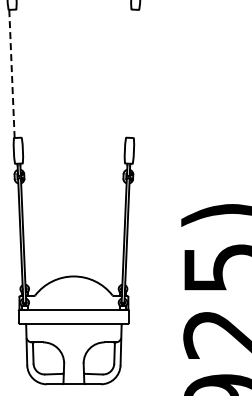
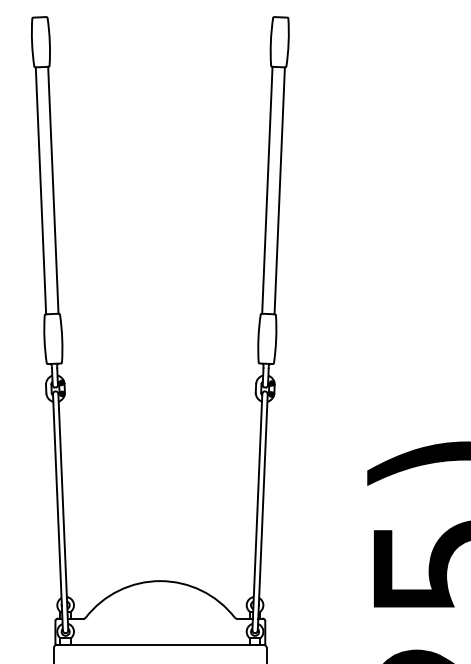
line: (11, 73) -> (40, 189), dashed -> solid
line: (18, 73) -> (53, 189), added
line: (129, 73) -> (267, 189), added
line: (135, 73) -> (279, 189), added

